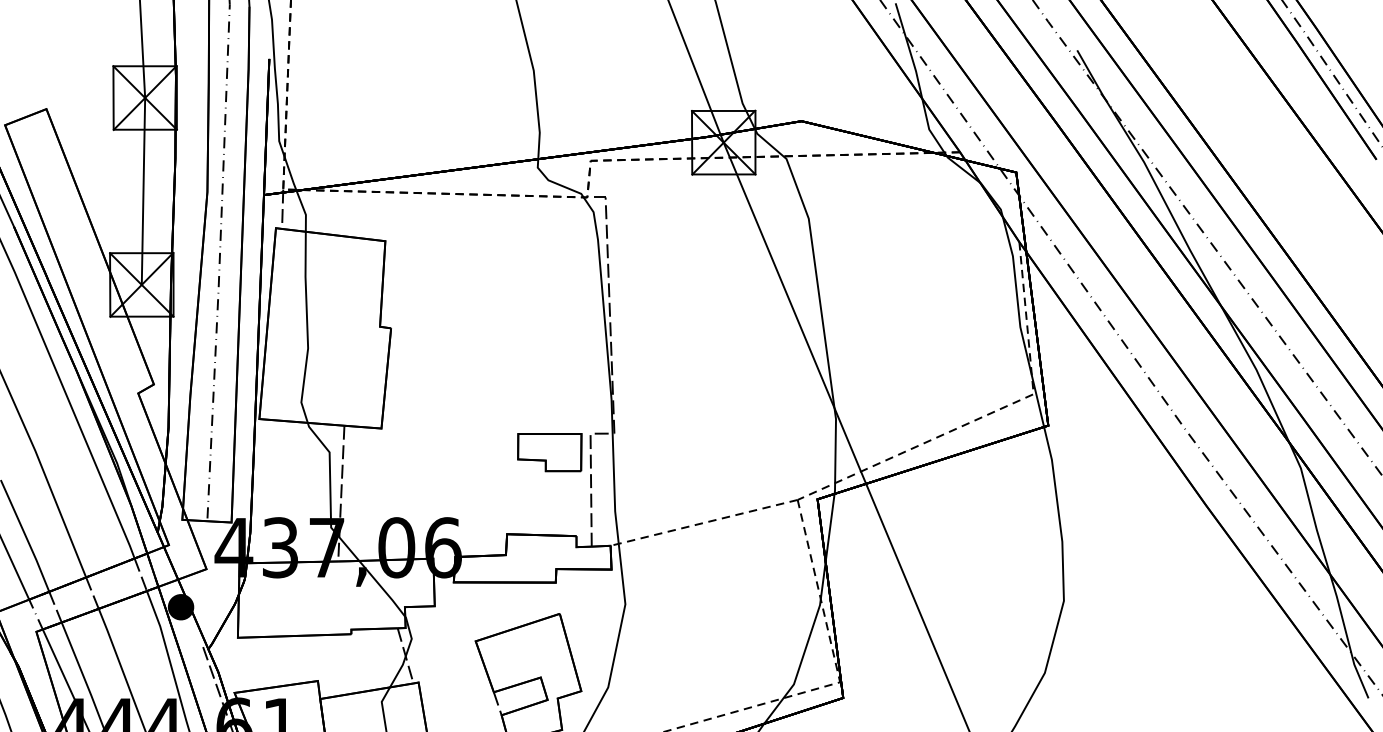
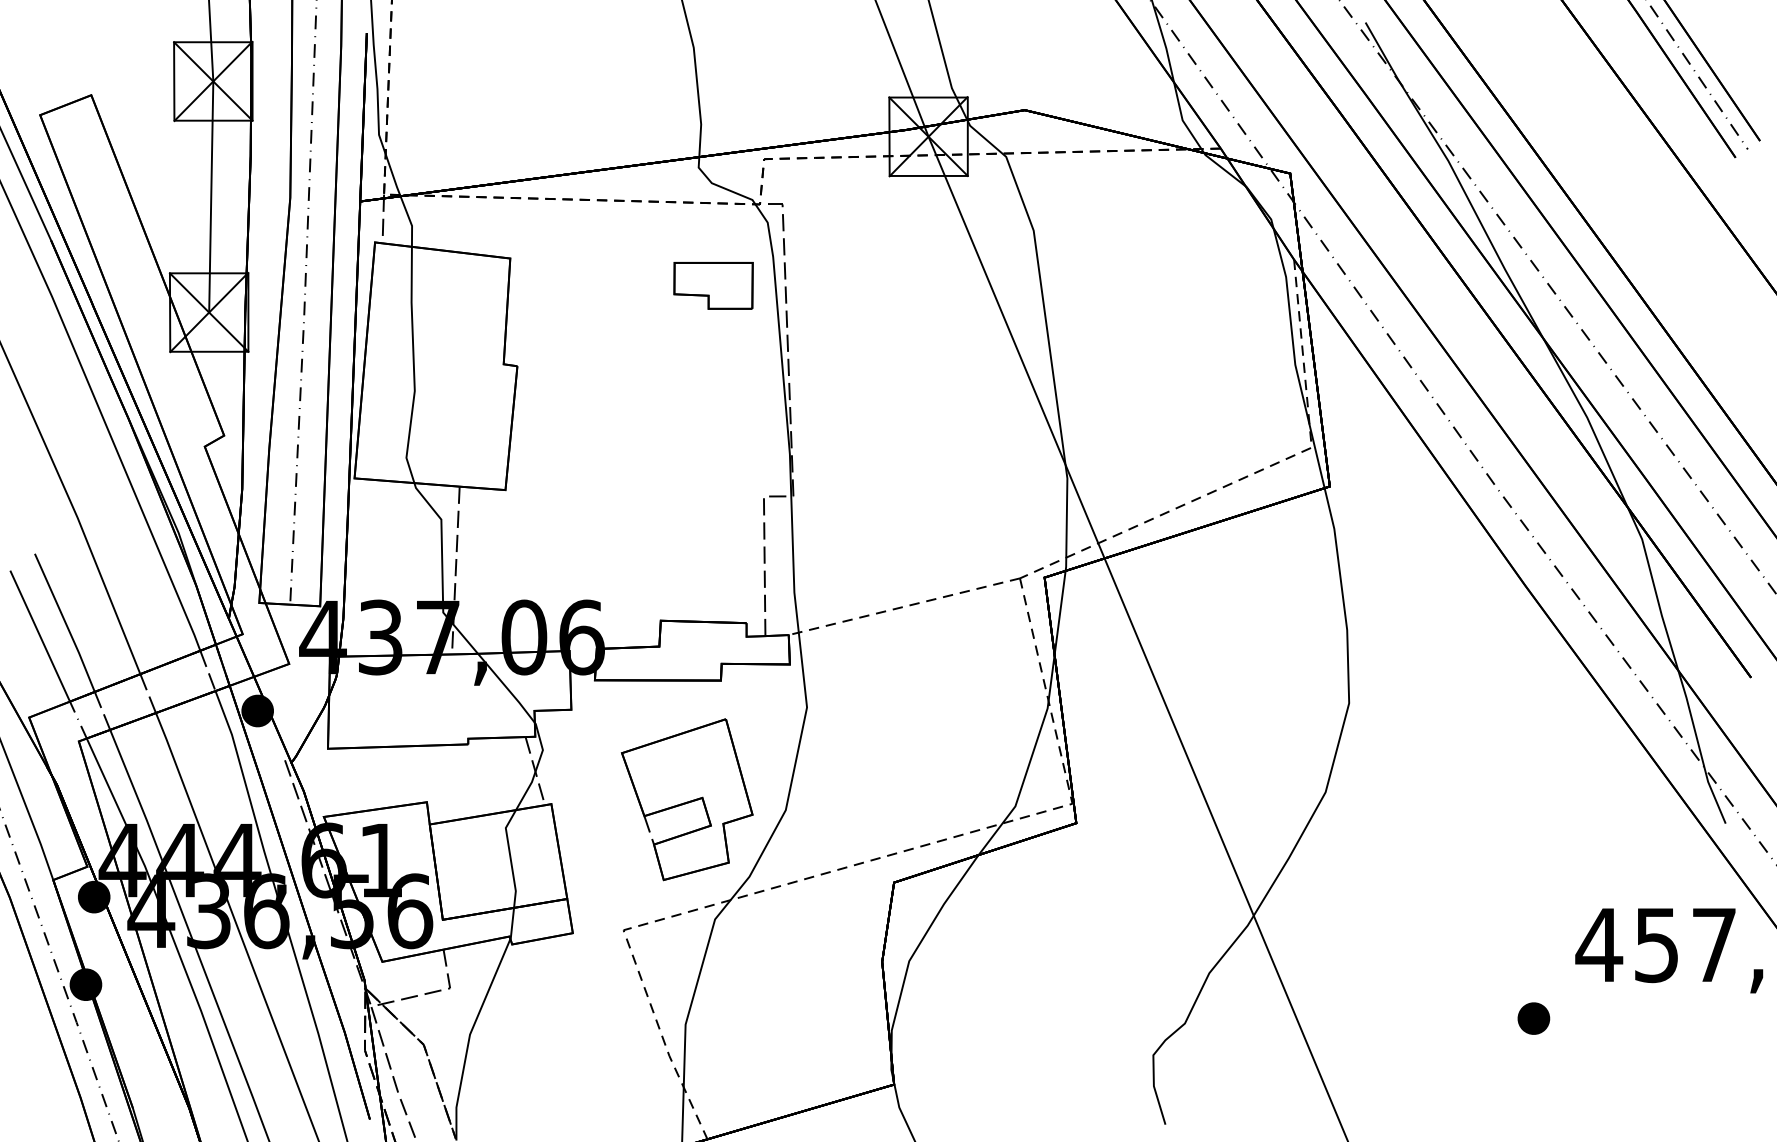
part: (549, 452) -> (713, 285), moved

